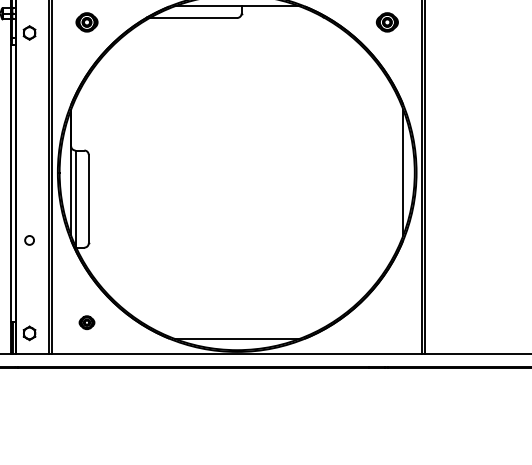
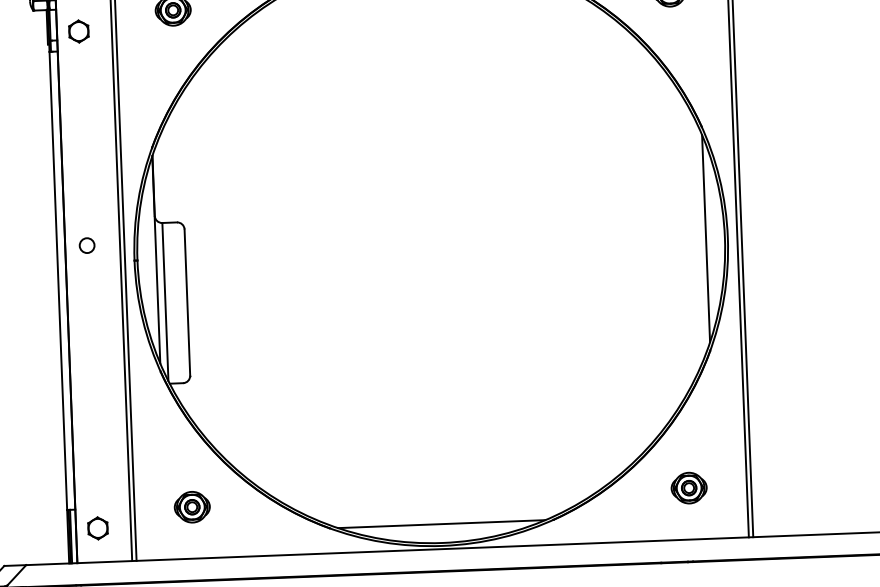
circle: (29, 240) -> (86, 245), moved
part: (86, 322) -> (191, 506), size x1.43
part: (386, 322) -> (687, 487), added

